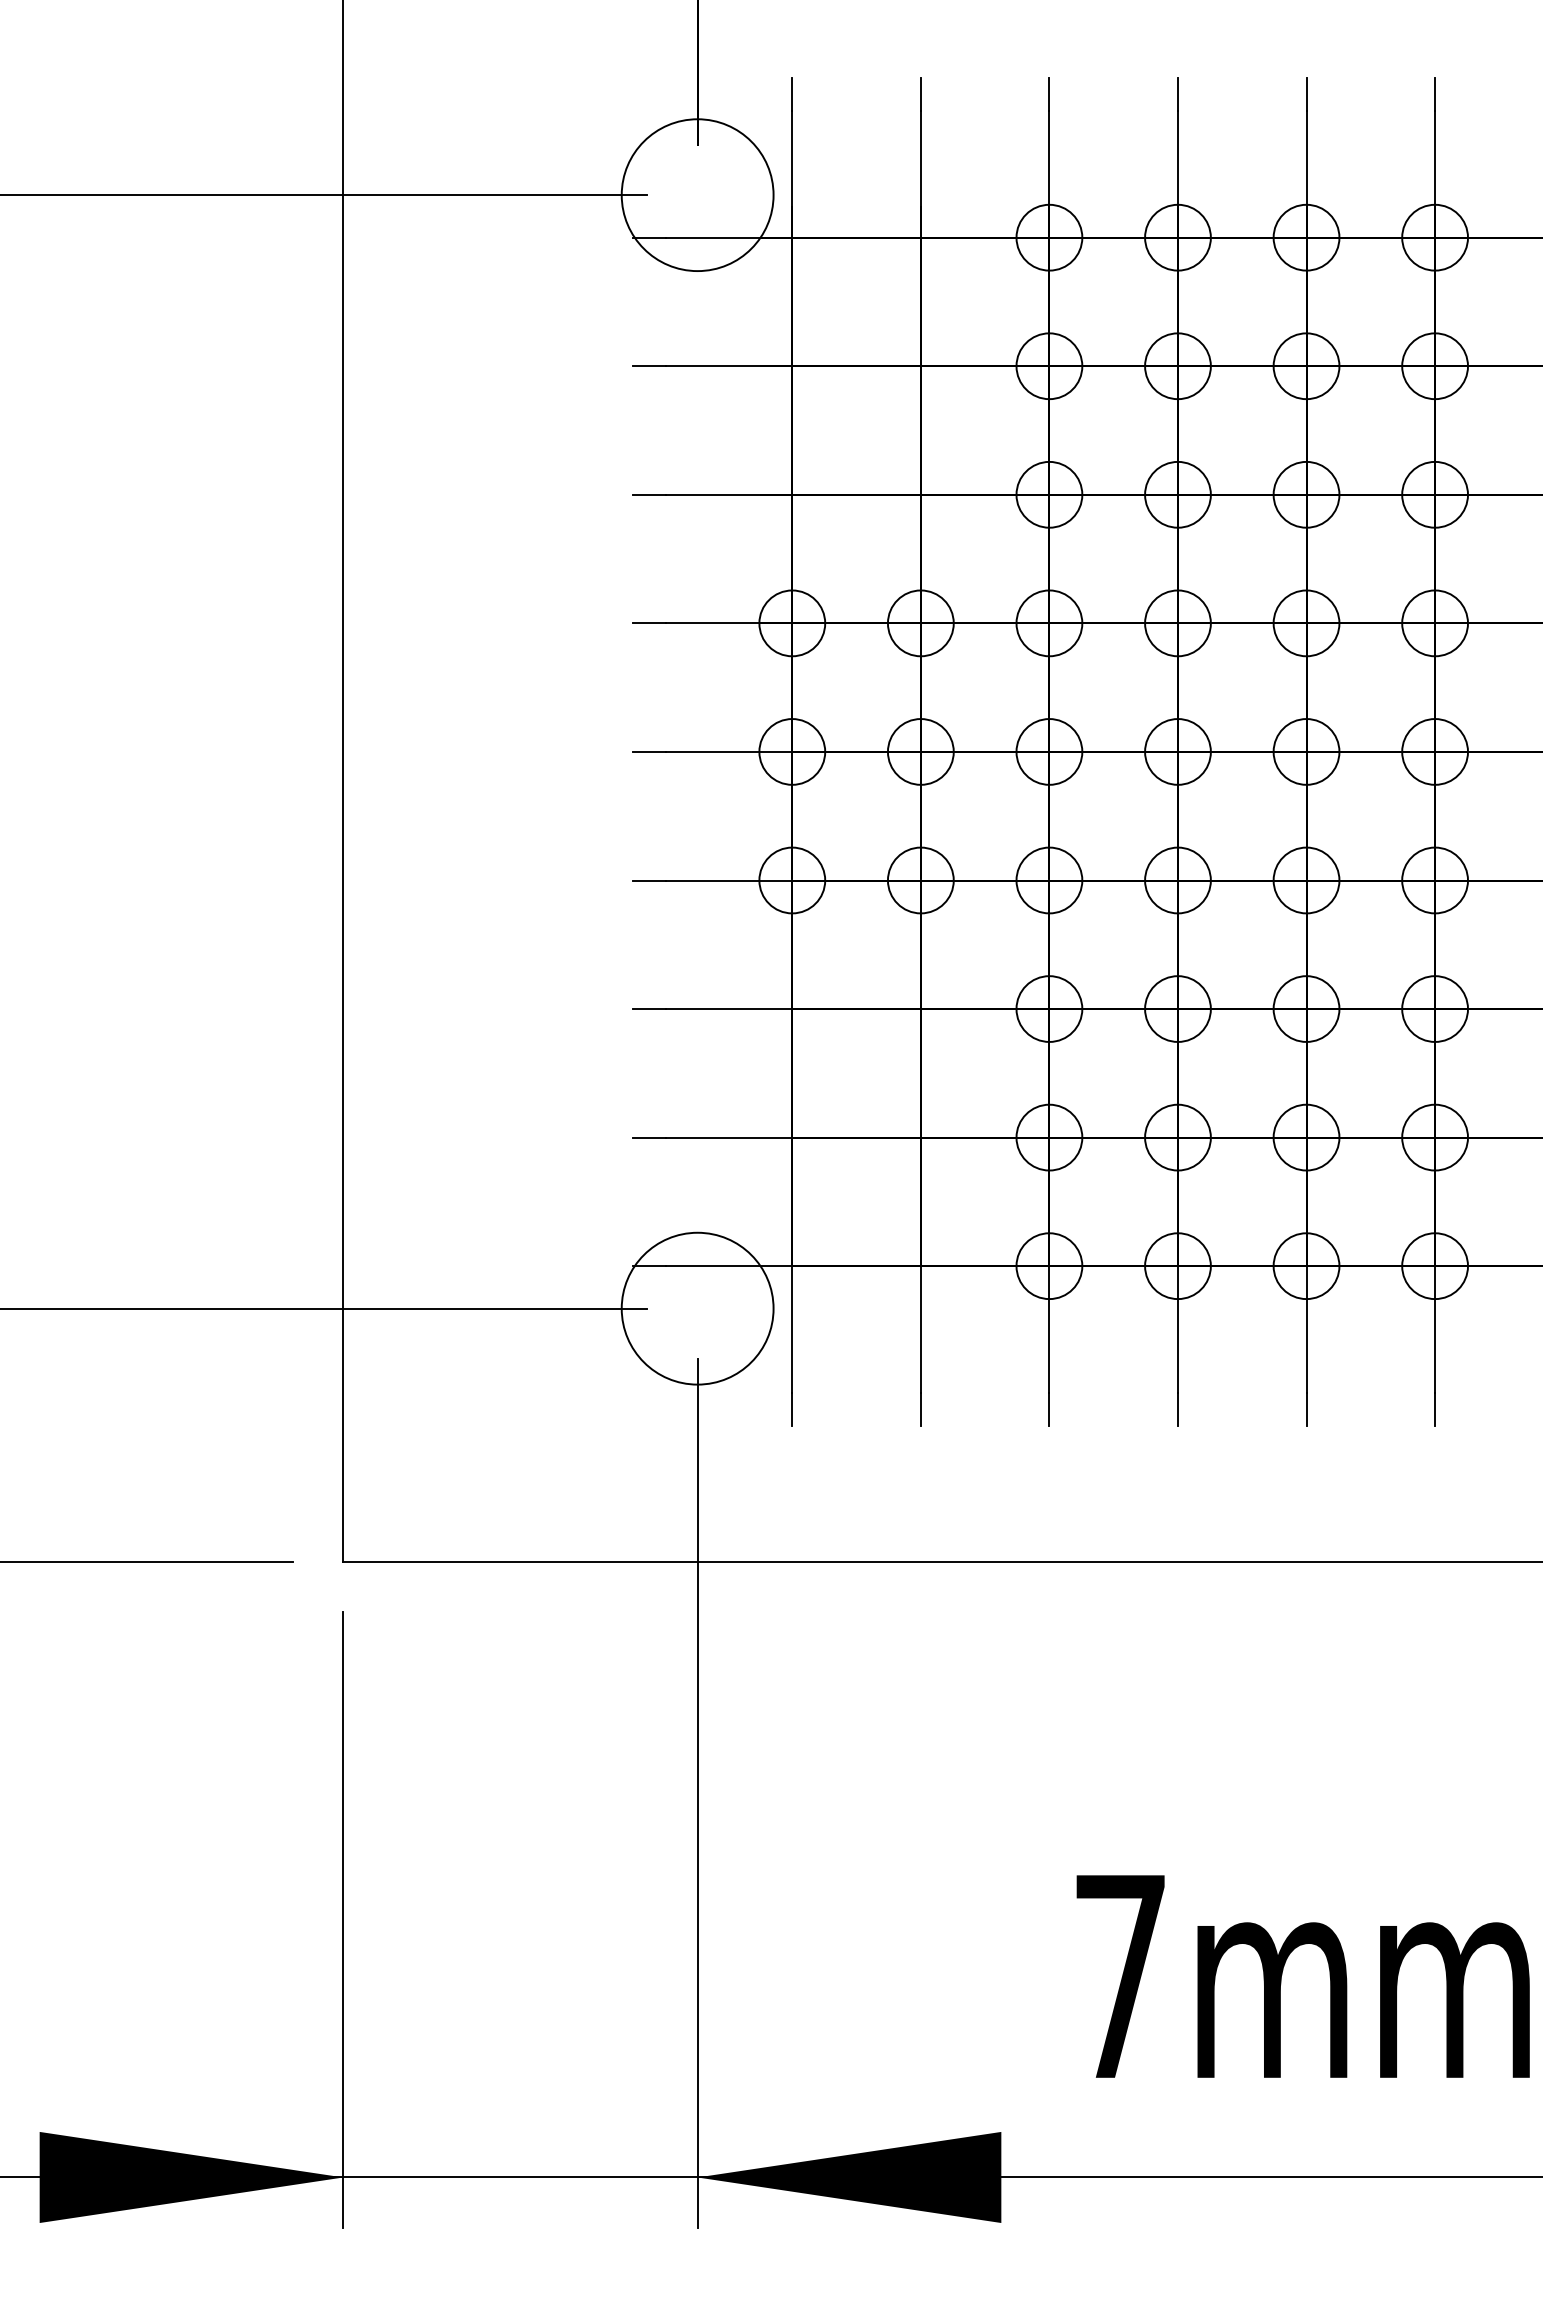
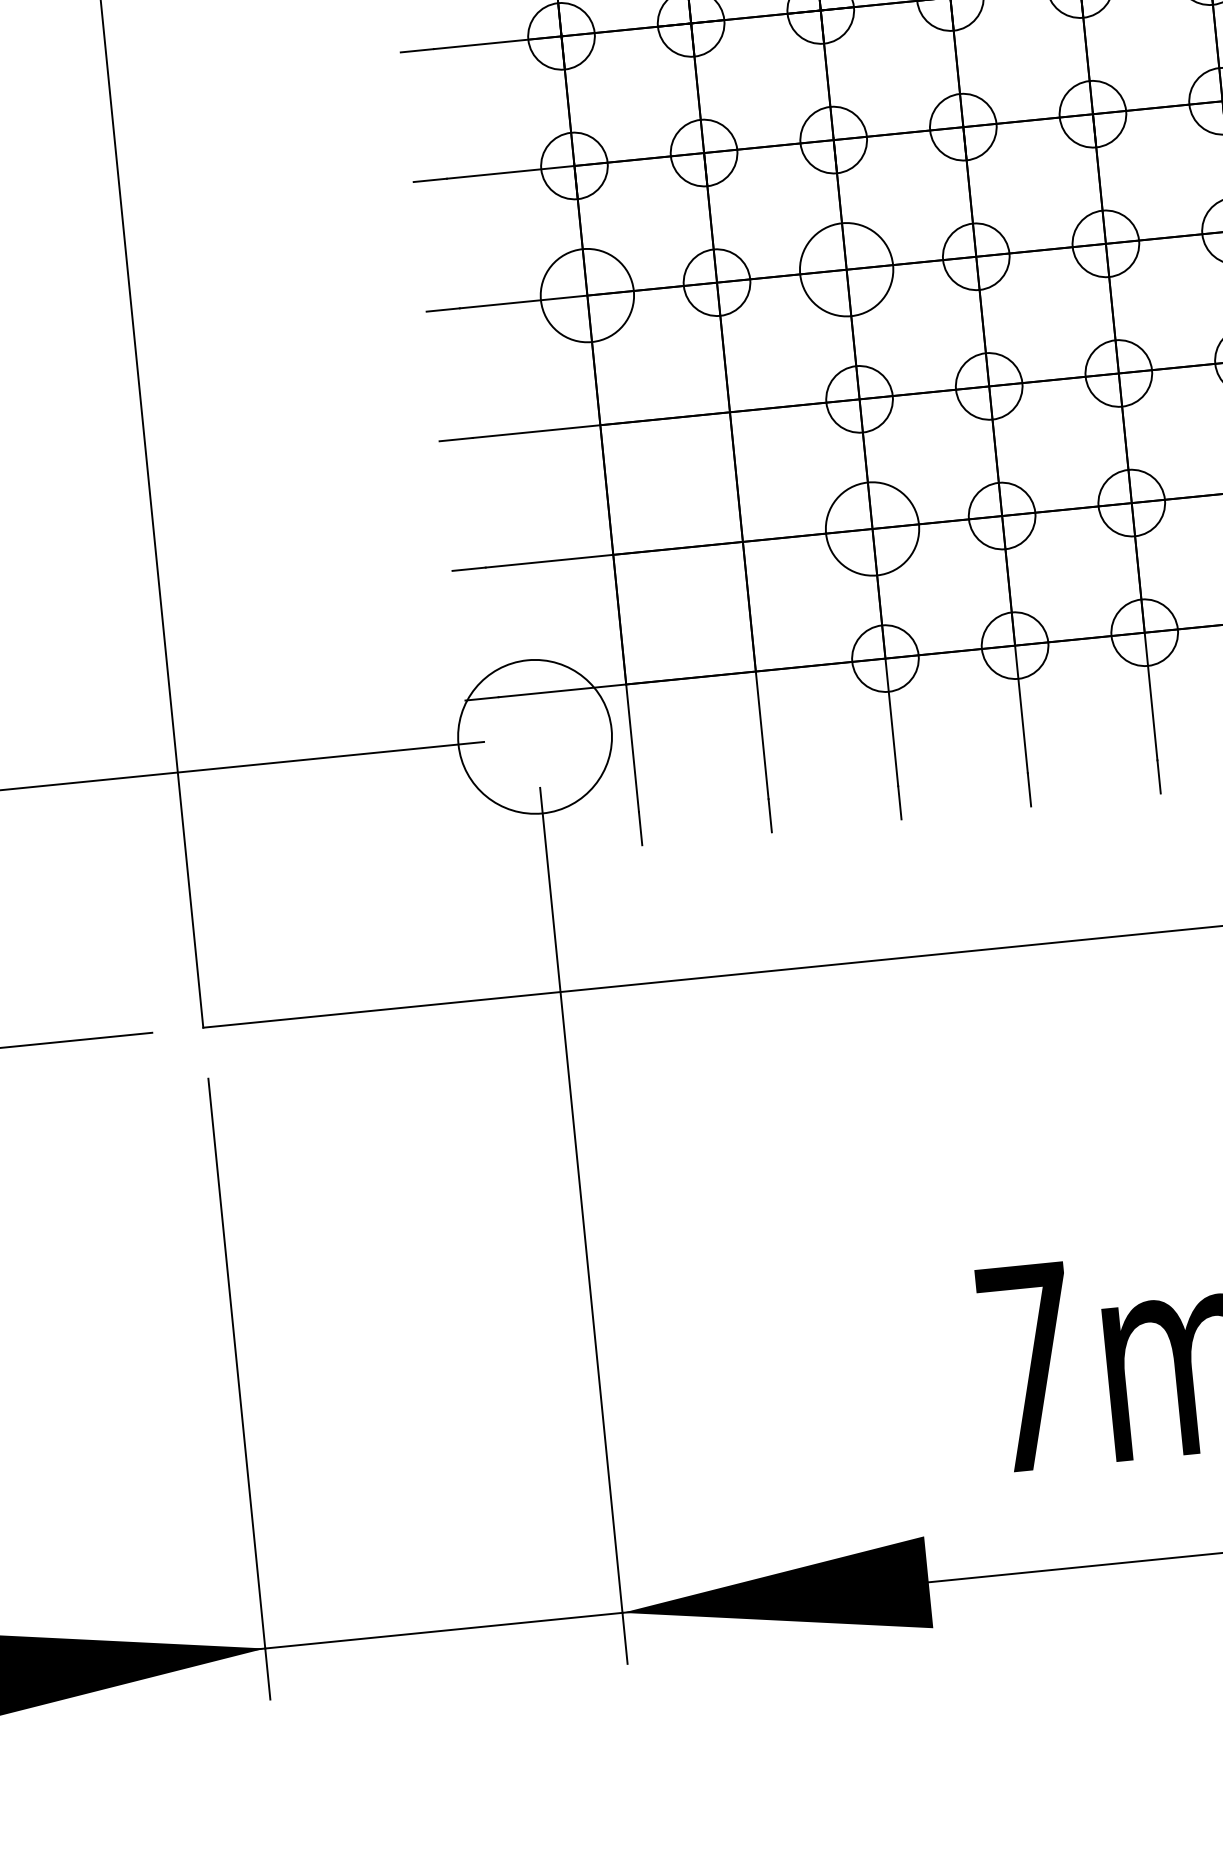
circle: (792, 880) -> (587, 295), size x1.4
circle: (1049, 880) -> (846, 269), size x1.4
circle: (1049, 1137) -> (872, 528), size x1.4

